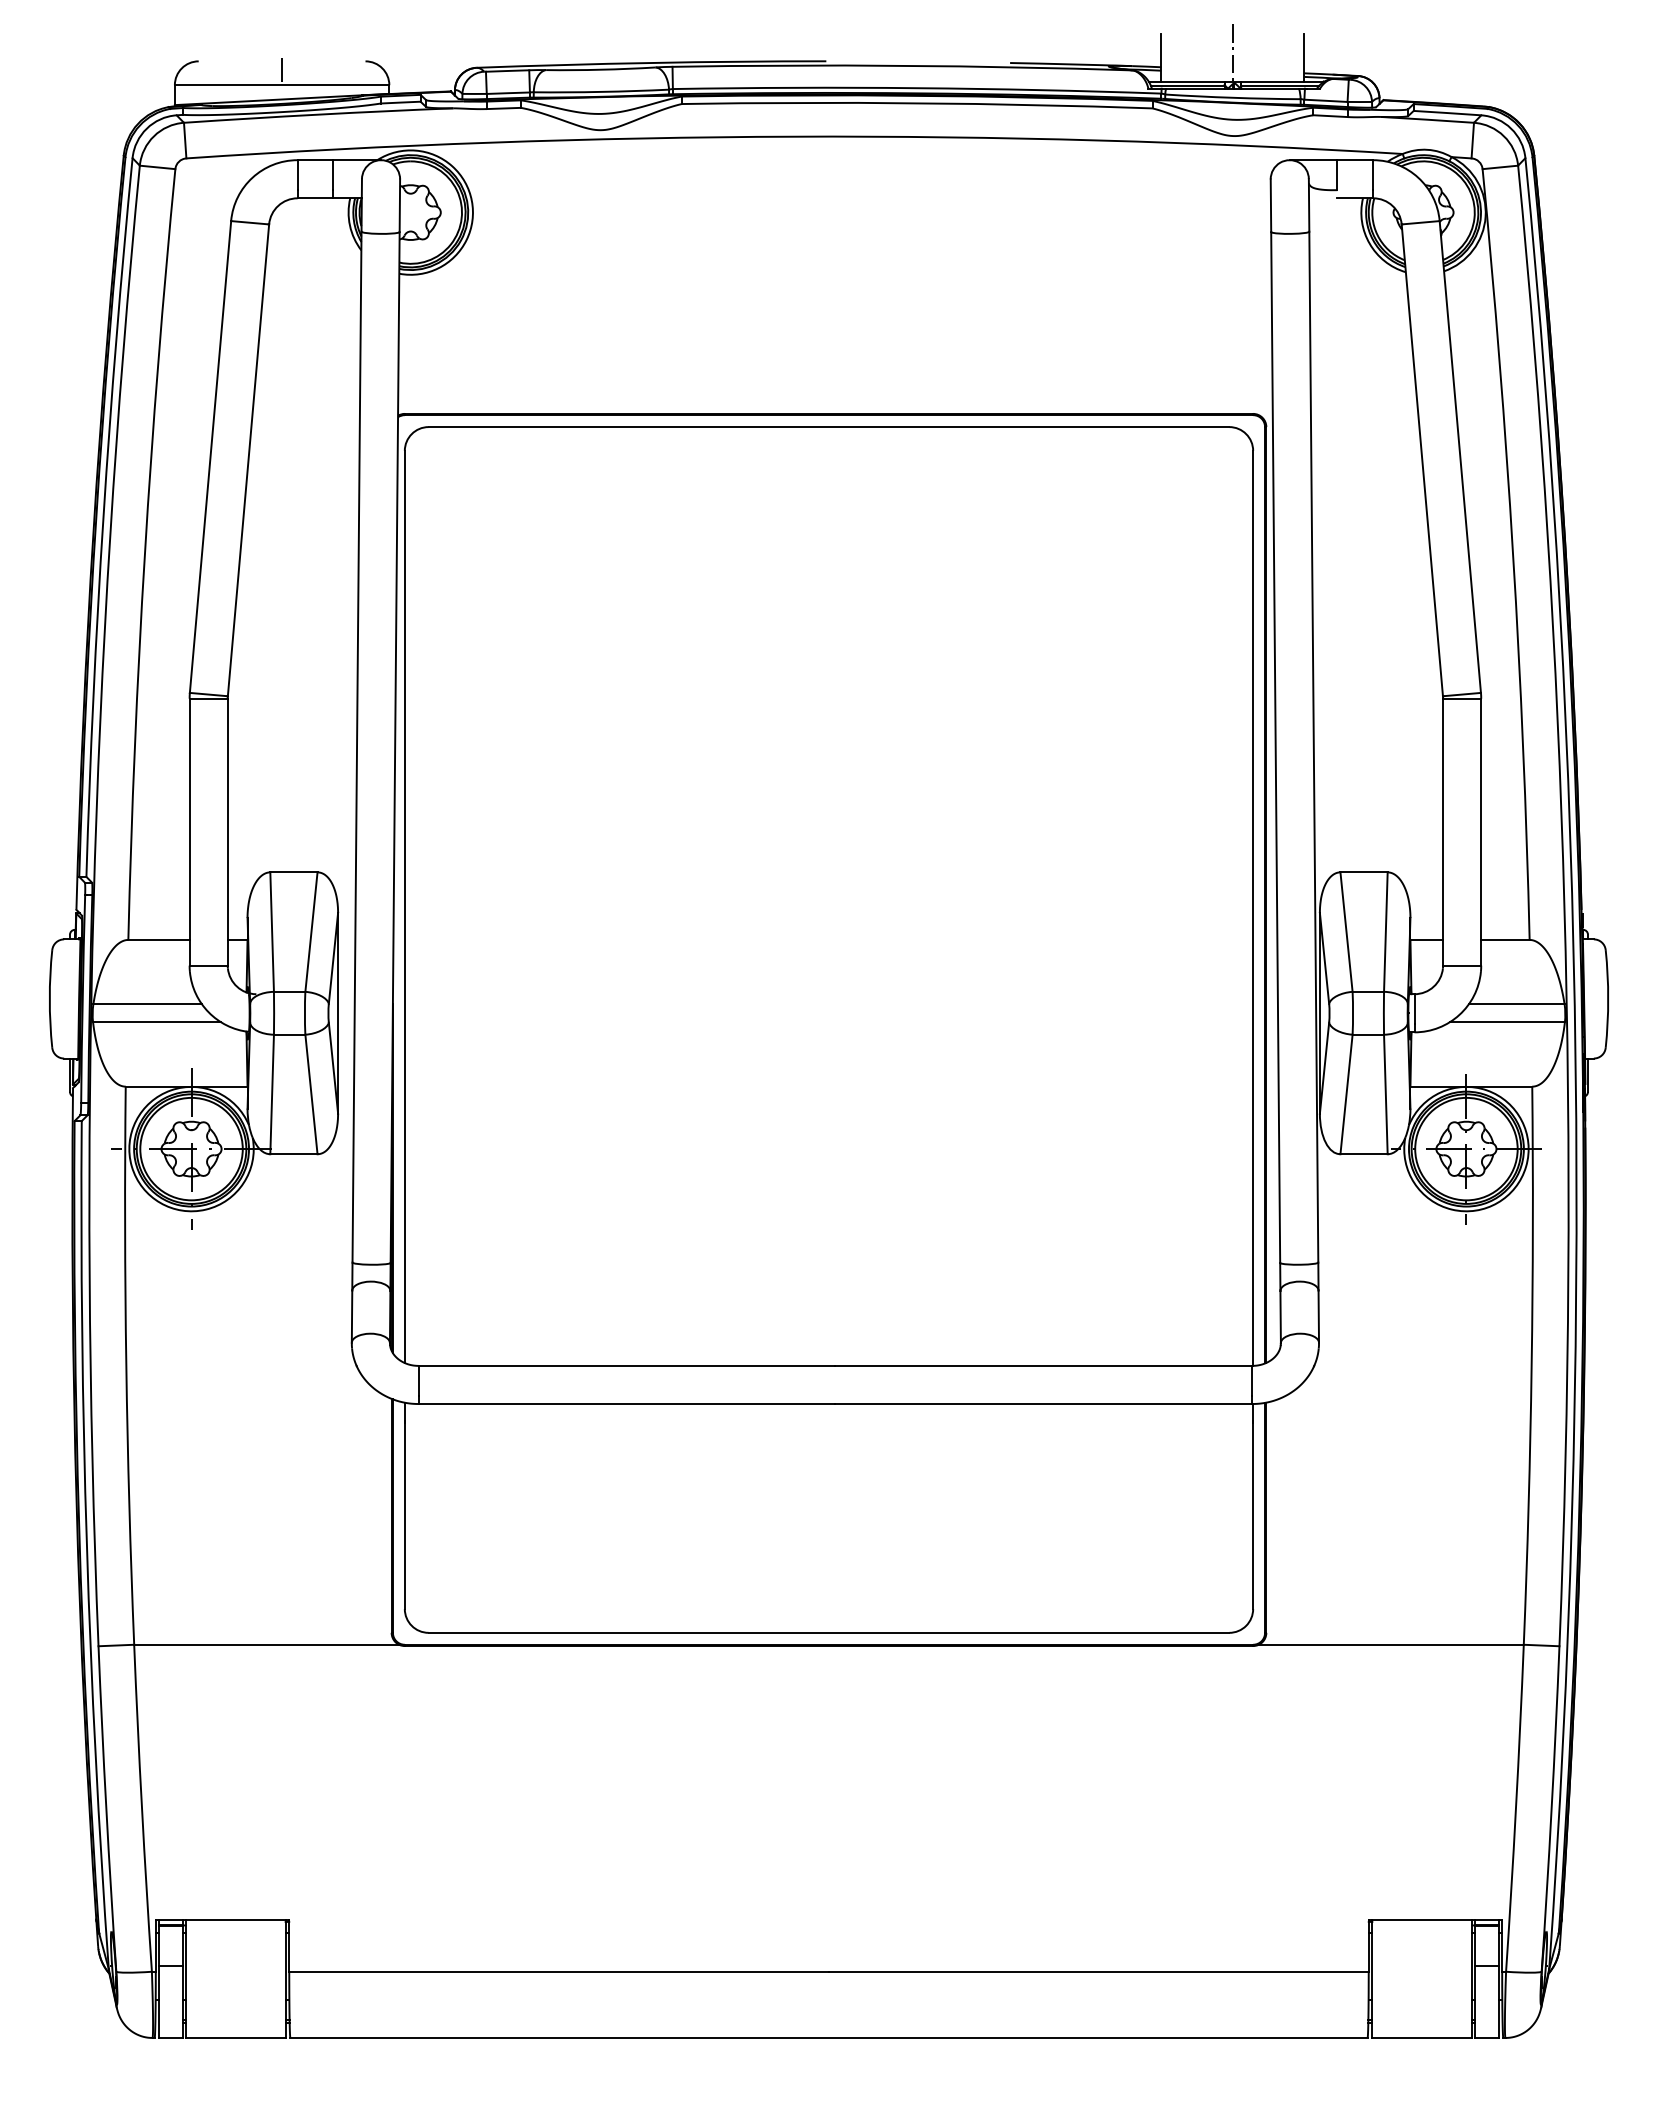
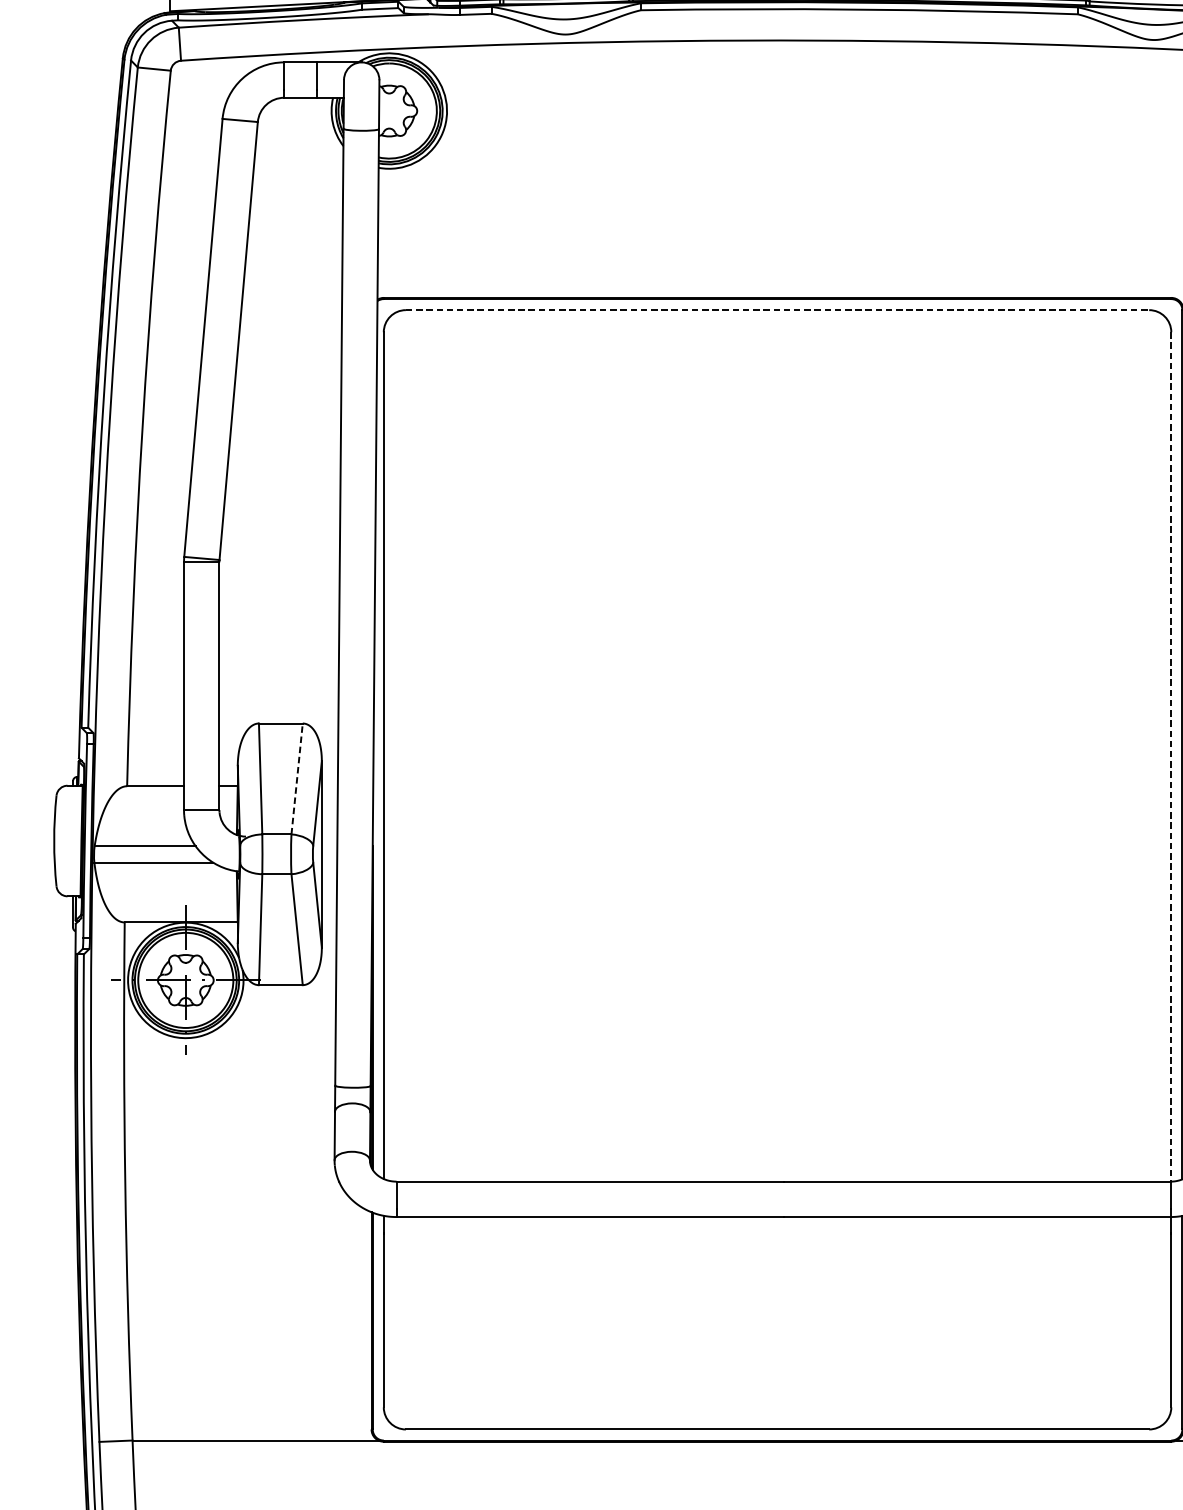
line: (829, 427) -> (778, 310), solid -> dashed
line: (1253, 908) -> (1171, 757), solid -> dashed
line: (311, 931) -> (297, 778), solid -> dashed

